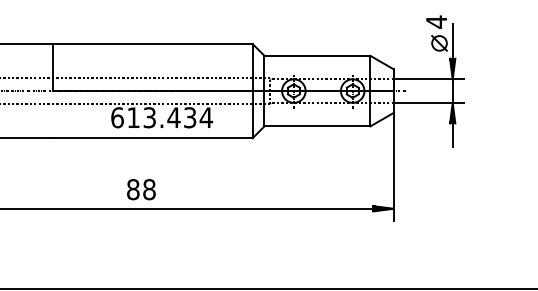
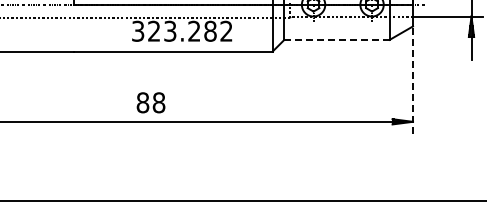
text: (161, 117) -> (181, 31), 613.434 -> 323.282
line: (317, 126) -> (337, 40), solid -> dashed
line: (393, 166) -> (412, 79), solid -> dashed
text: (141, 189) -> (151, 102), moved

